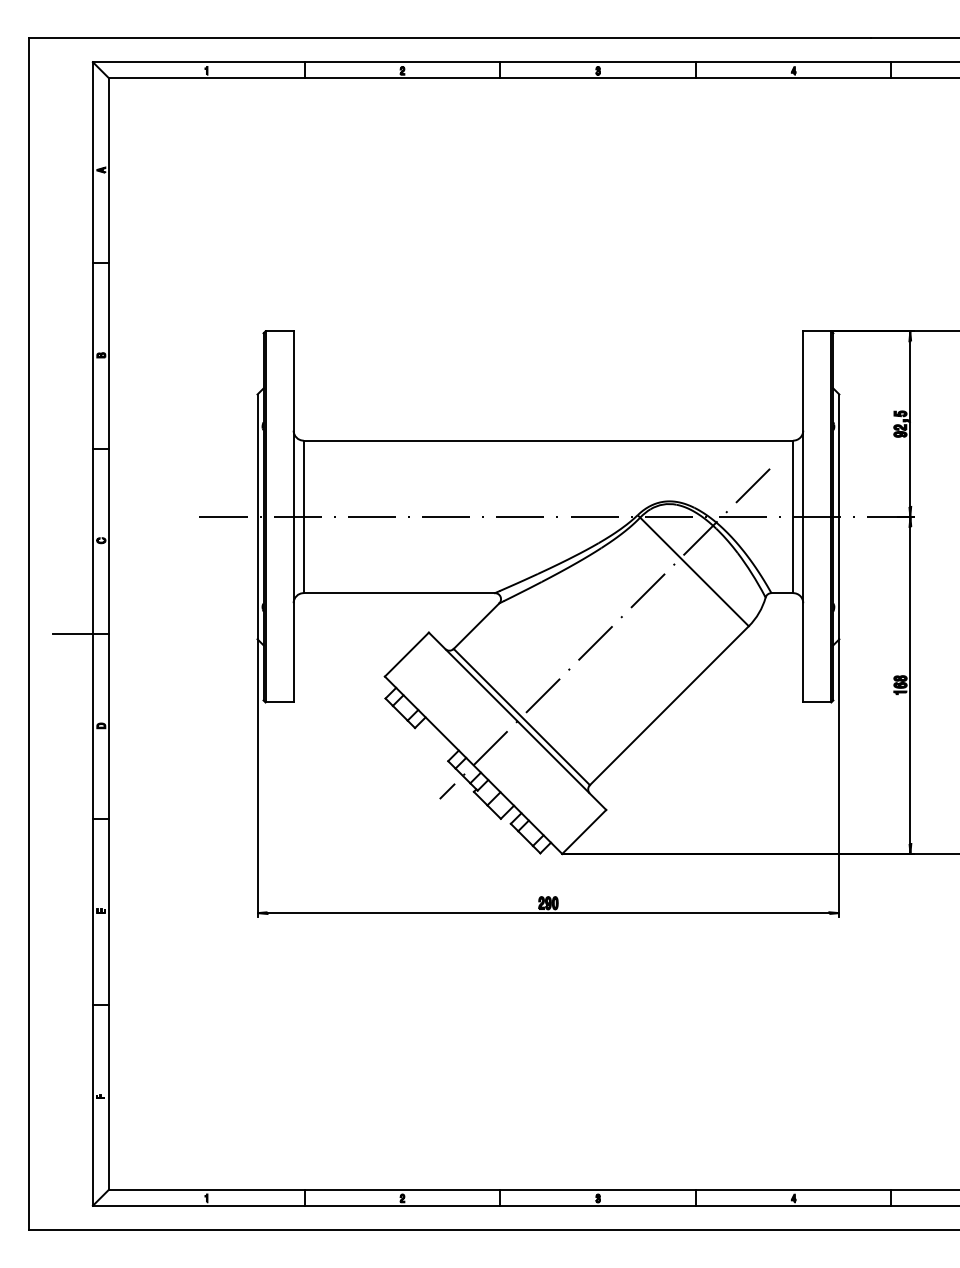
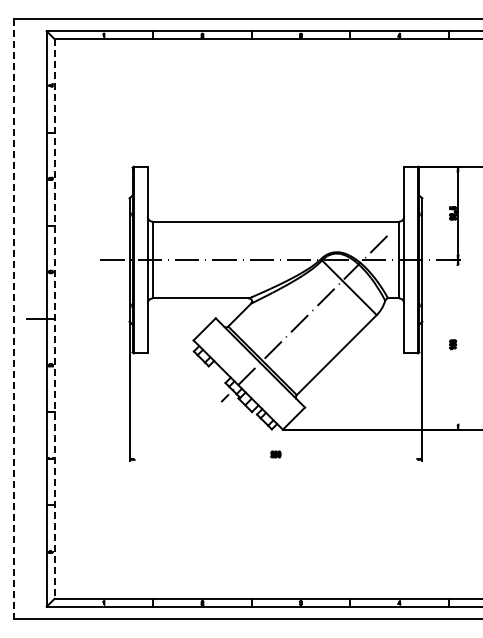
line: (28, 634) -> (14, 319), solid -> dashed
line: (108, 634) -> (54, 319), solid -> dashed
line: (911, 684) -> (458, 344), removed
line: (547, 913) -> (275, 459), removed

